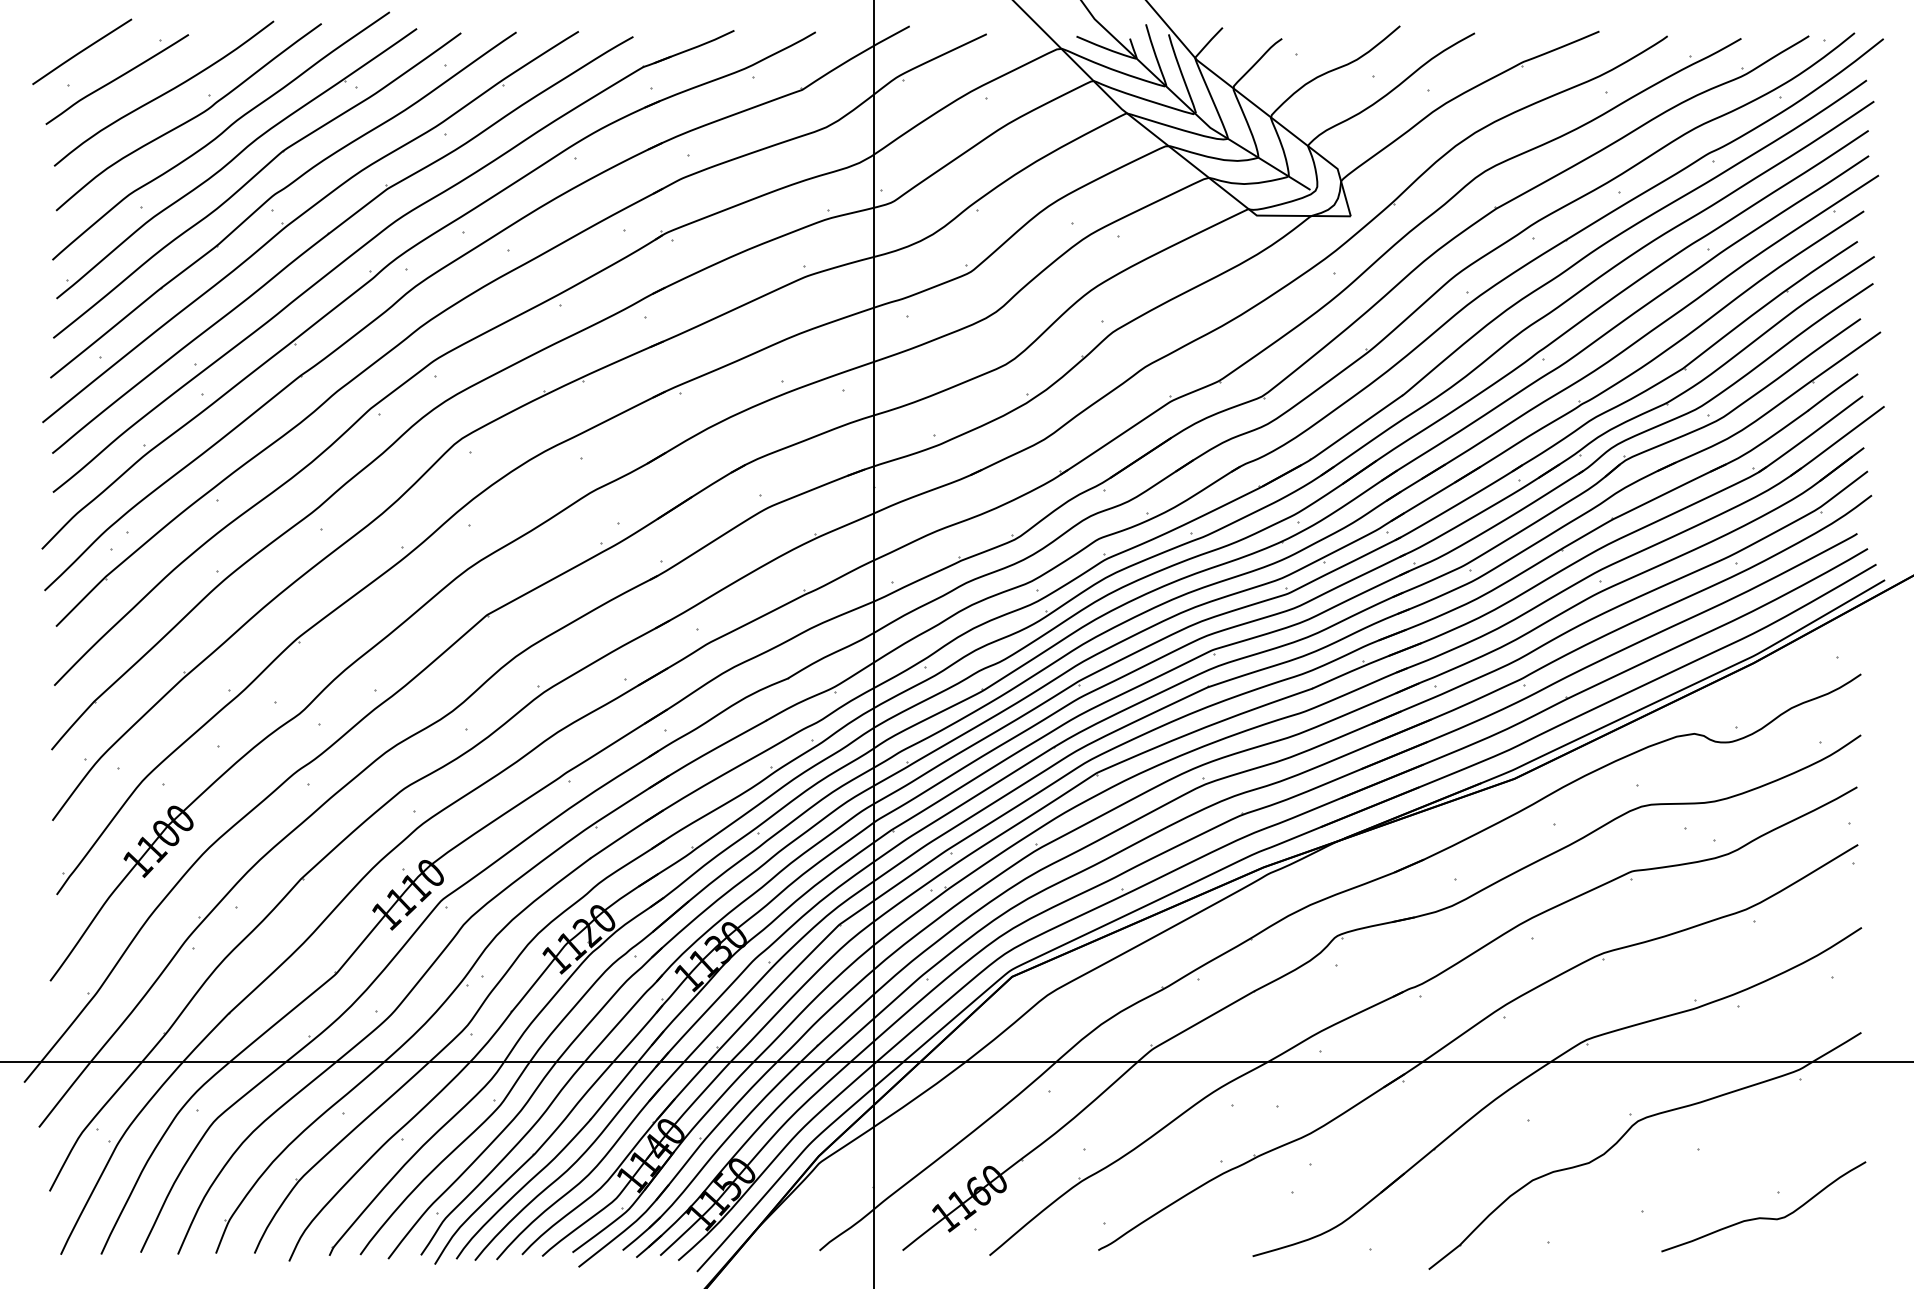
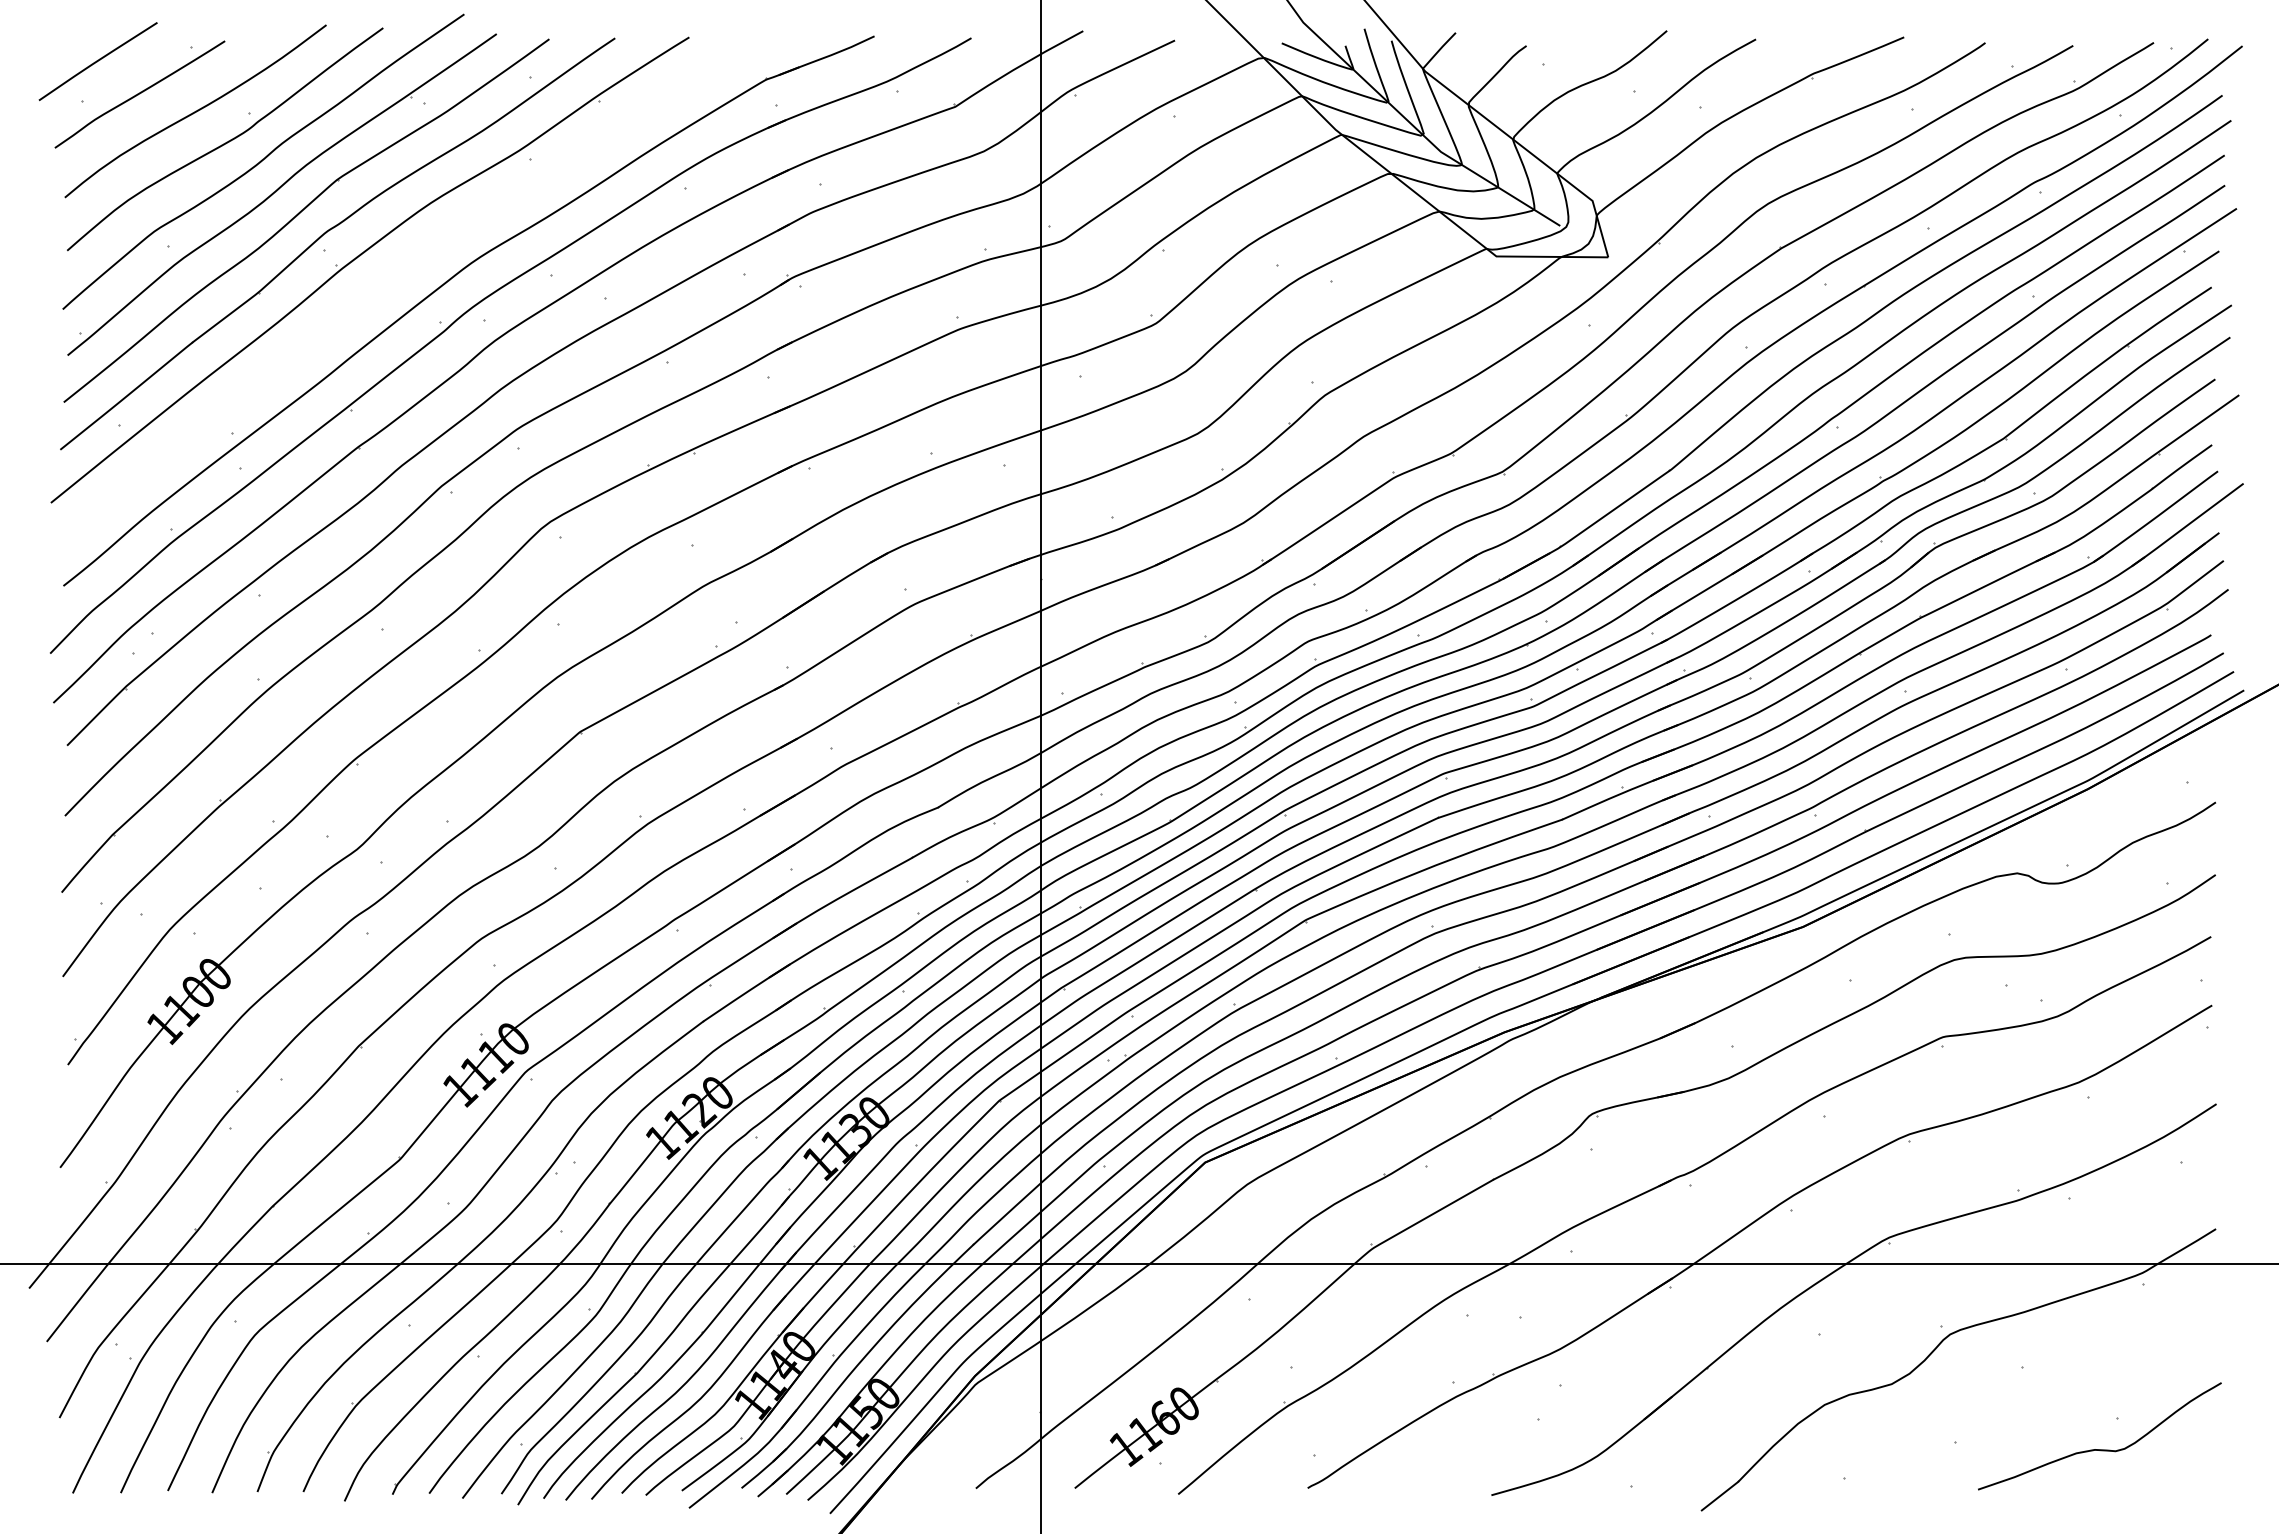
part: (334, 230) -> (398, 274), removed

